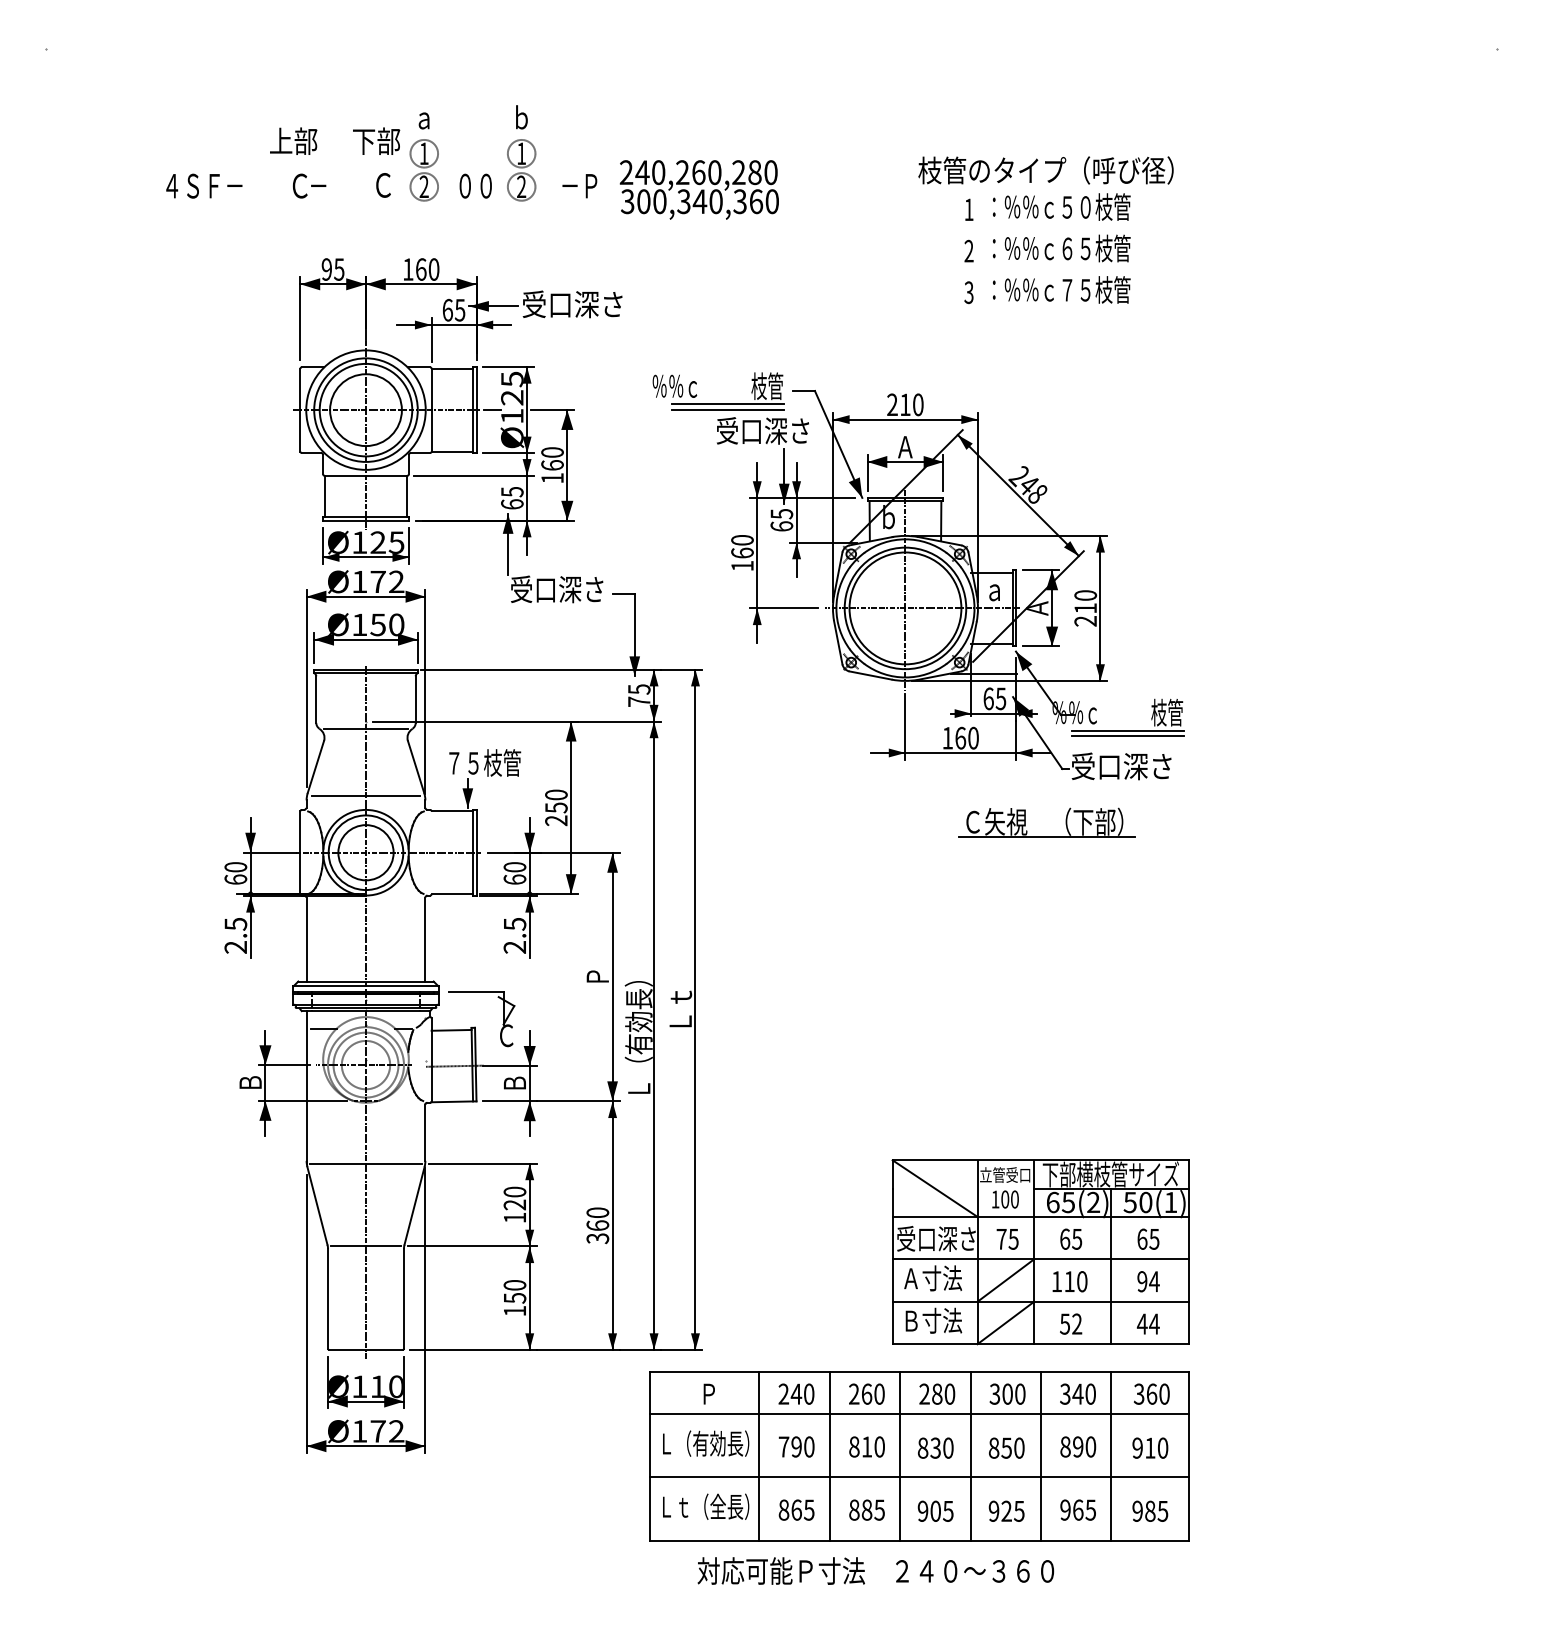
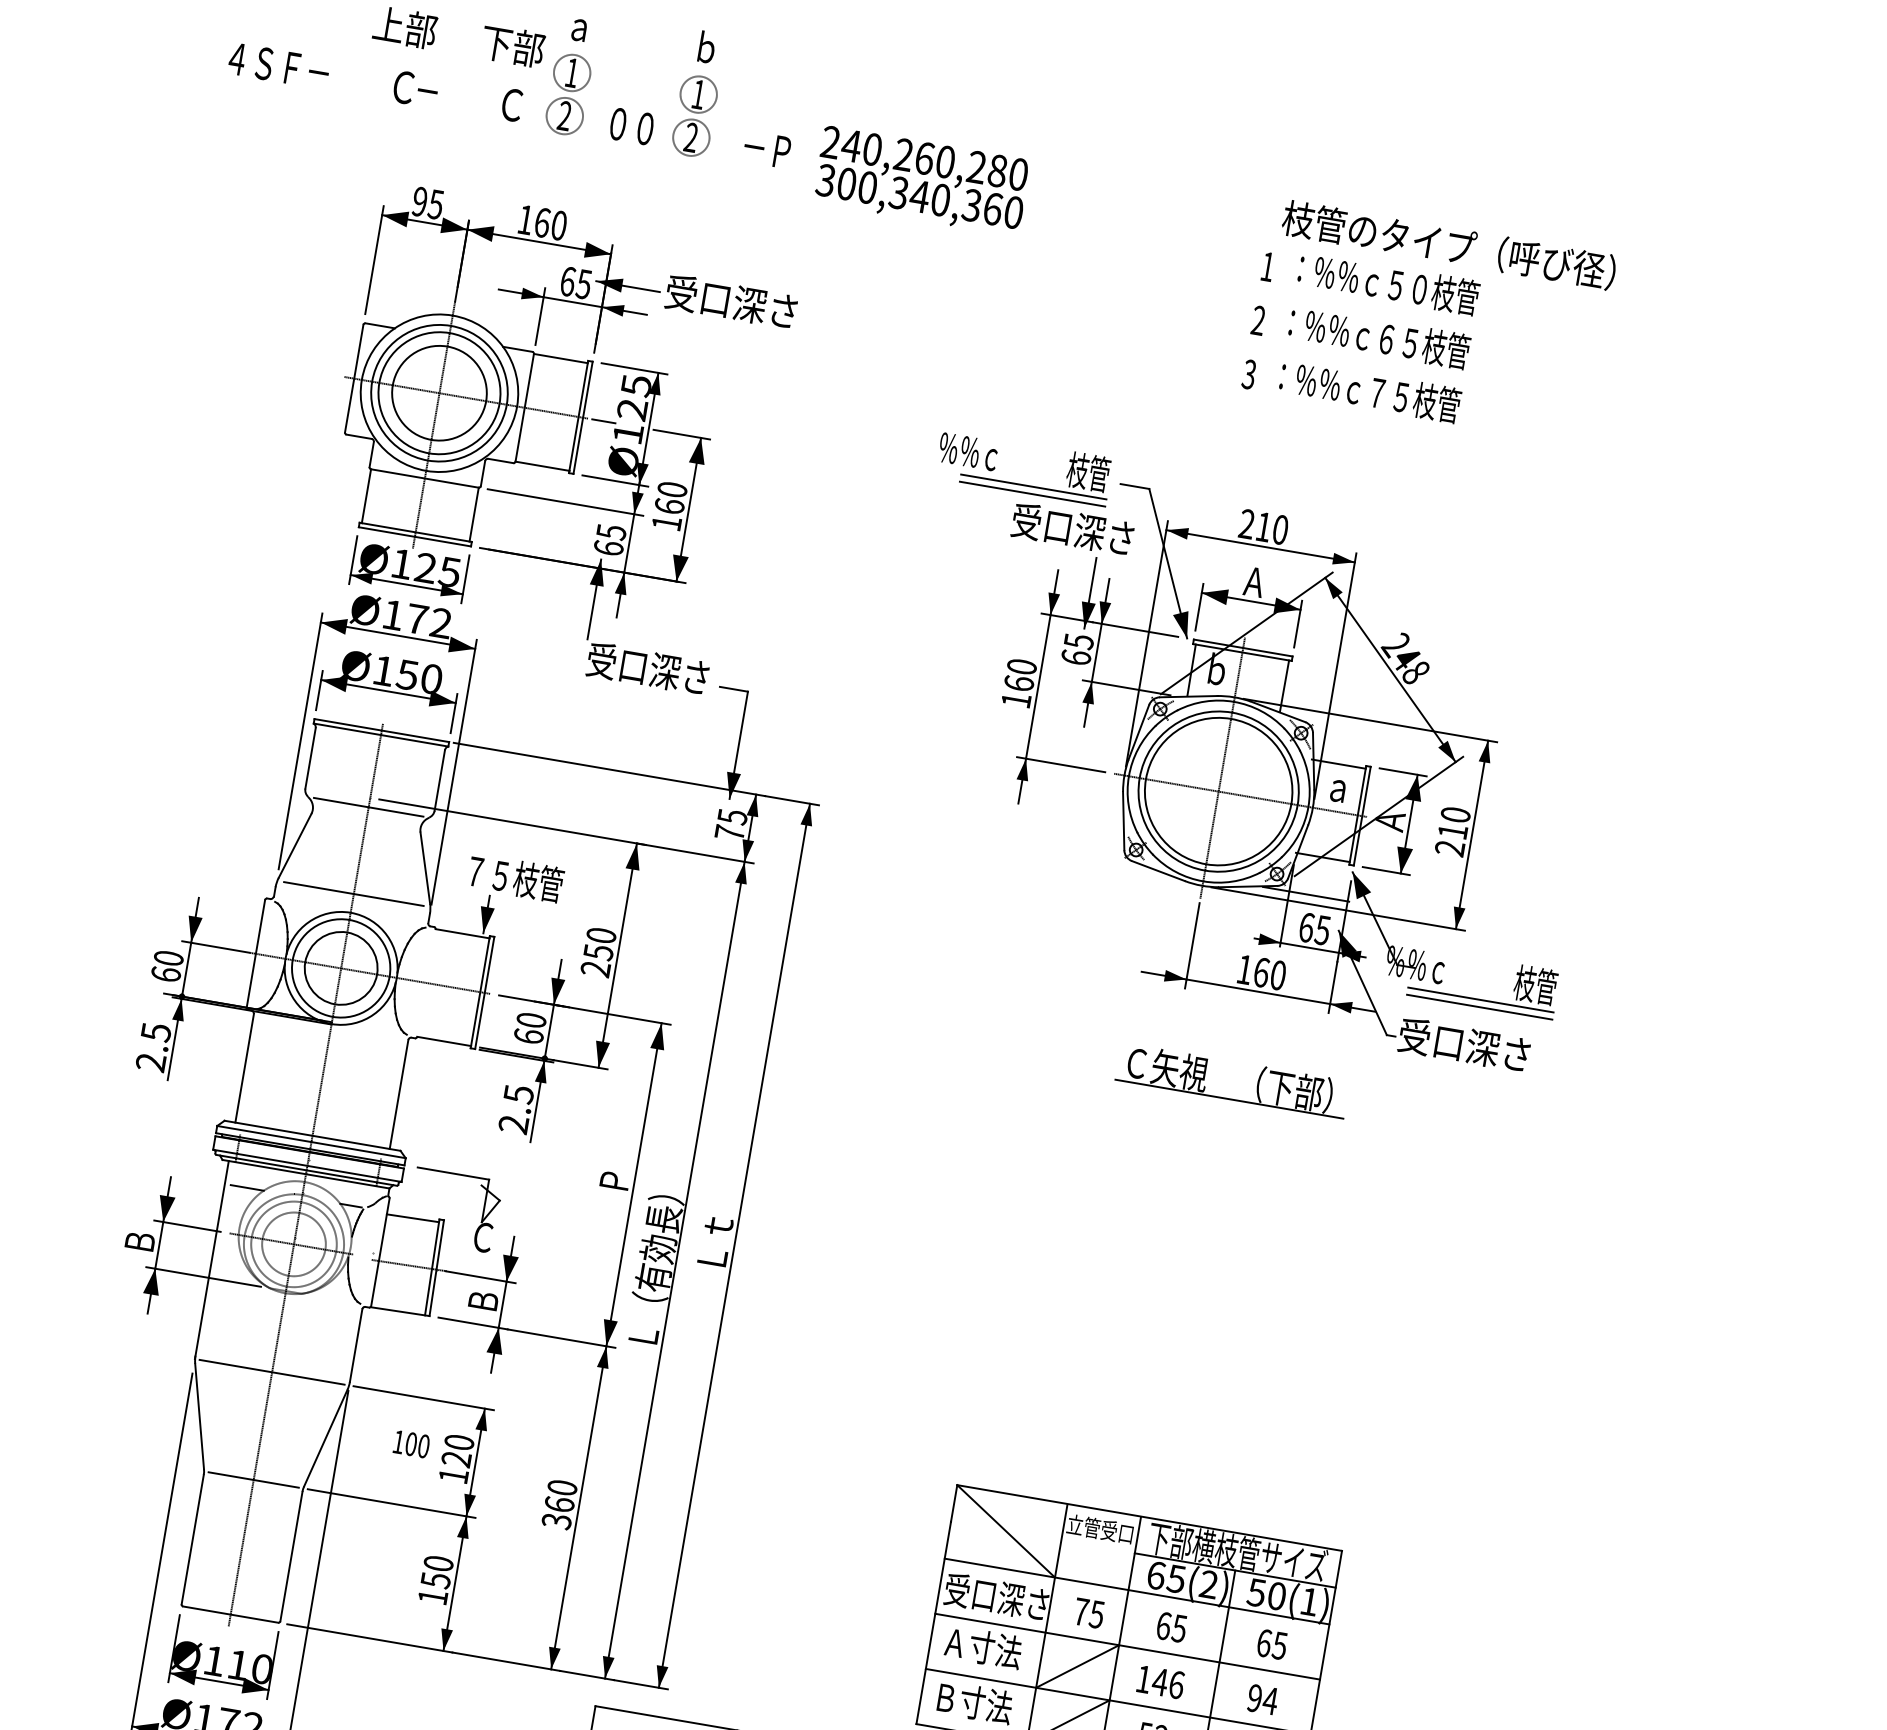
text: (1045, 170) -> (1448, 245), moved
part: (918, 576) -> (1242, 753), moved
text: (1005, 1199) -> (411, 1444), moved
text: (1075, 1281) -> (1167, 1683), 110 -> 146

